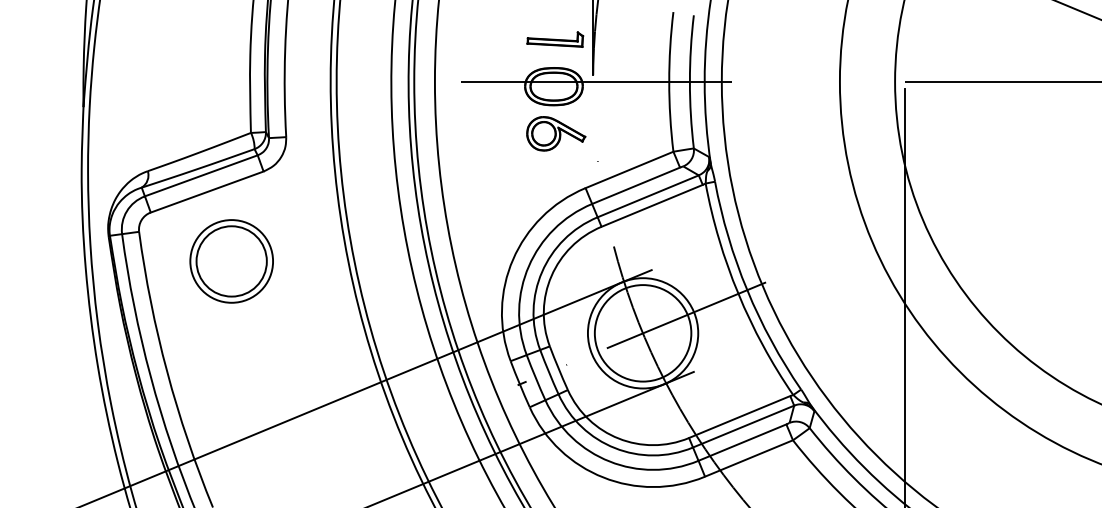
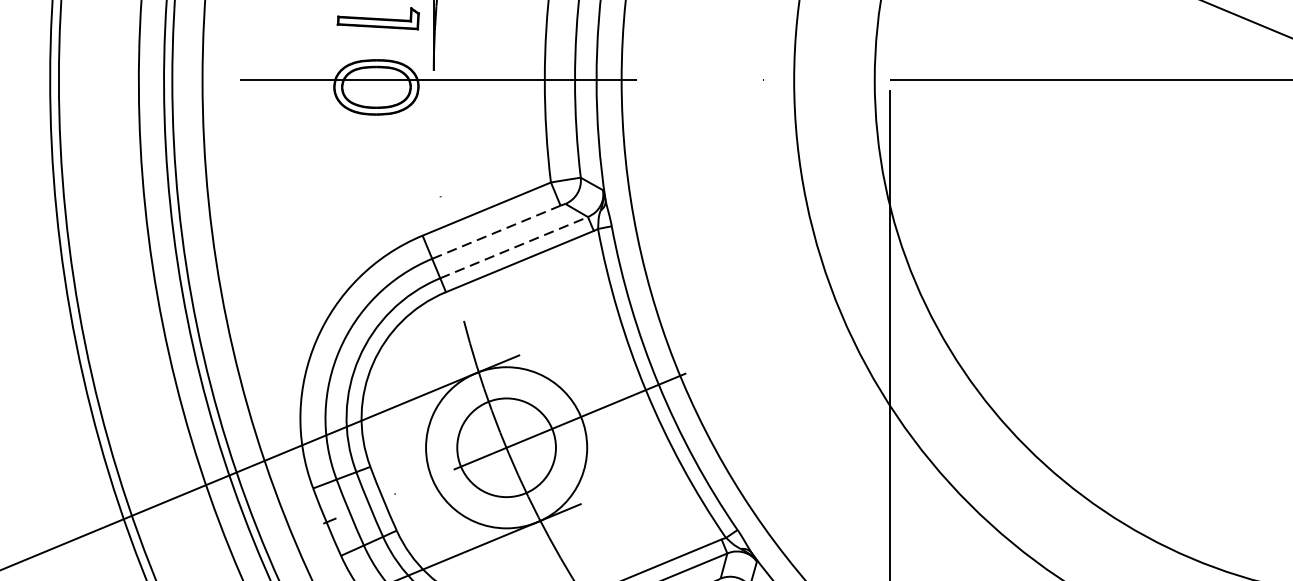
part: (556, 133) -> (380, 155), removed
line: (636, 185) -> (496, 231), solid -> dashed
line: (648, 196) -> (514, 247), solid -> dashed
circle: (642, 333) -> (505, 448), size x0.7

